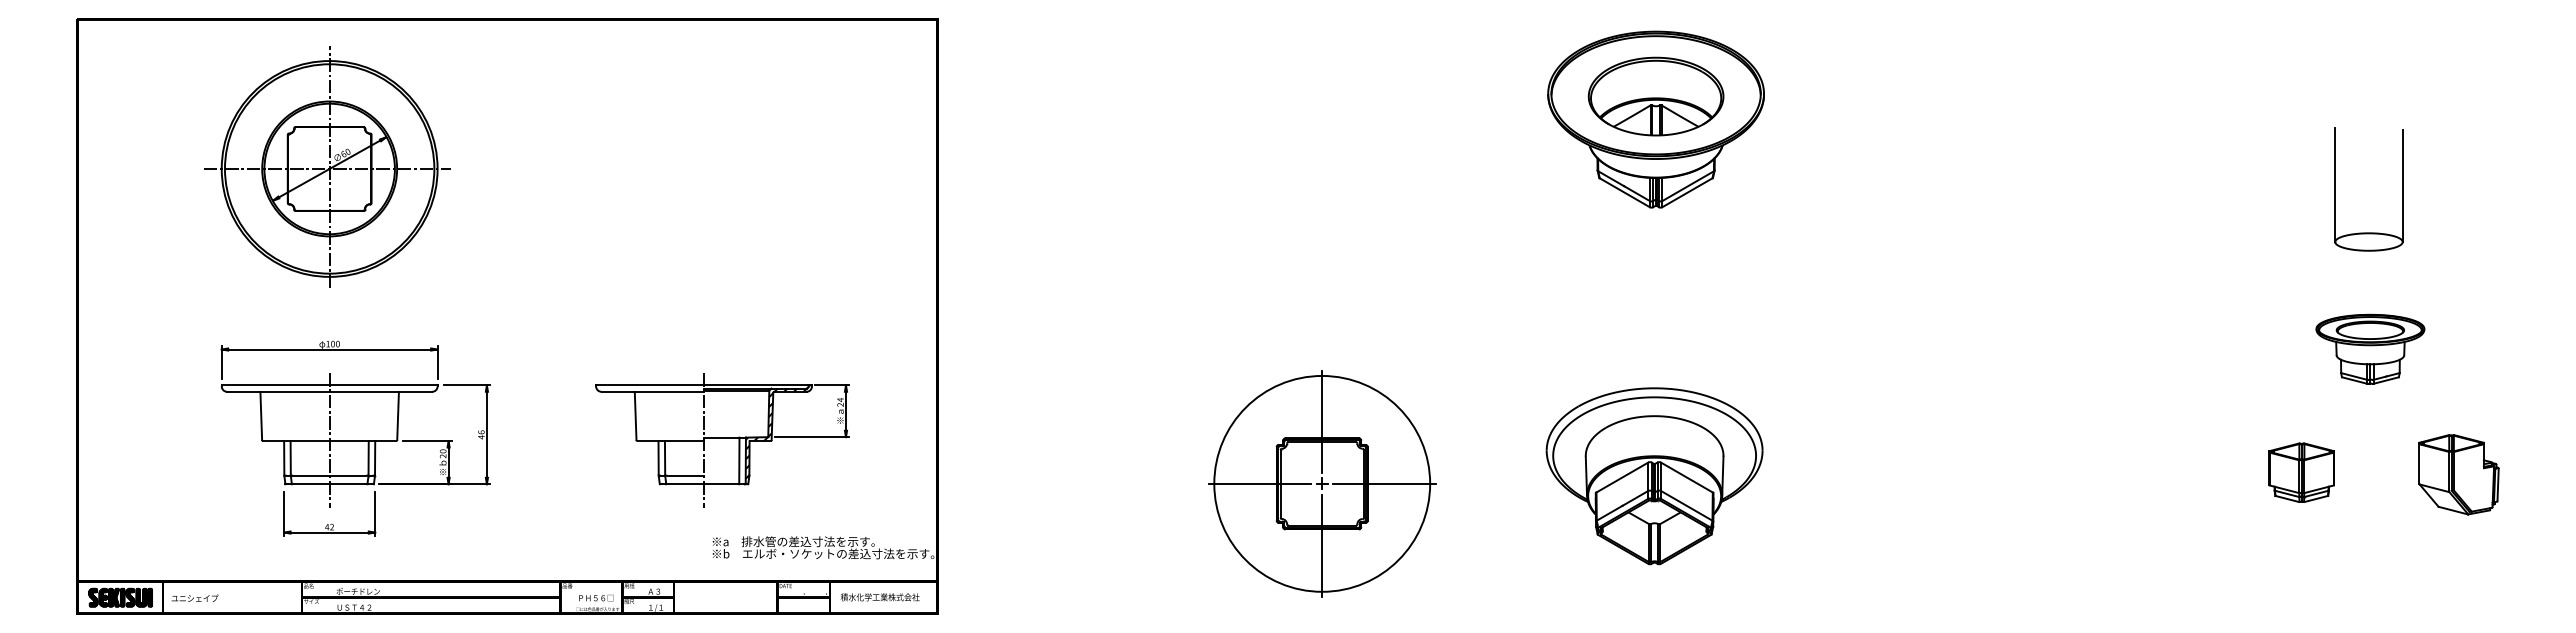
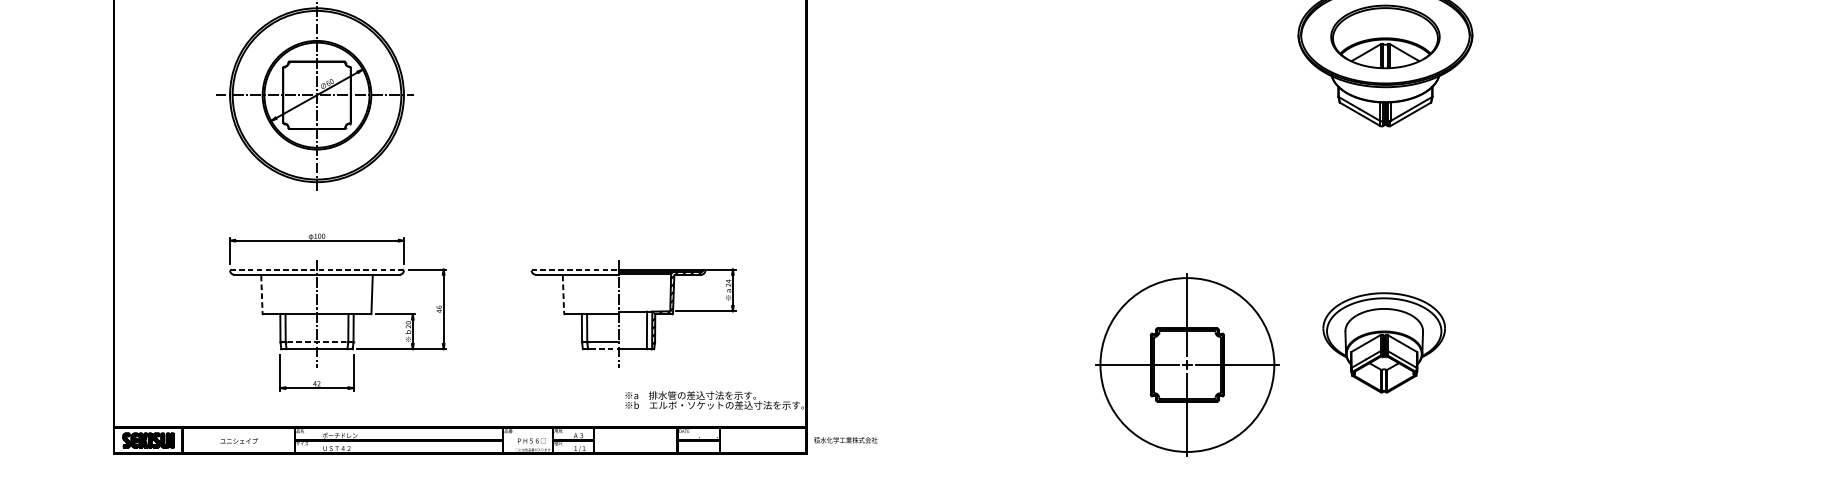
line: (329, 385) -> (316, 269), solid -> dashed
line: (650, 385) -> (575, 269), solid -> dashed
line: (261, 416) -> (262, 294), solid -> dashed
line: (635, 416) -> (563, 294), solid -> dashed
line: (330, 475) -> (317, 342), solid -> dashed
part: (1654, 476) -> (1384, 342), size x0.7
part: (1322, 483) -> (1187, 364), moved
line: (686, 484) -> (604, 349), solid -> dashed
text: (194, 597) -> (238, 440), moved
text: (879, 597) -> (845, 440), moved

